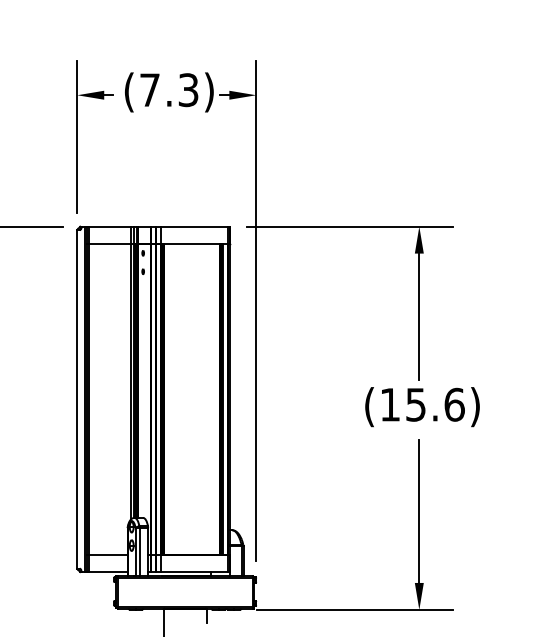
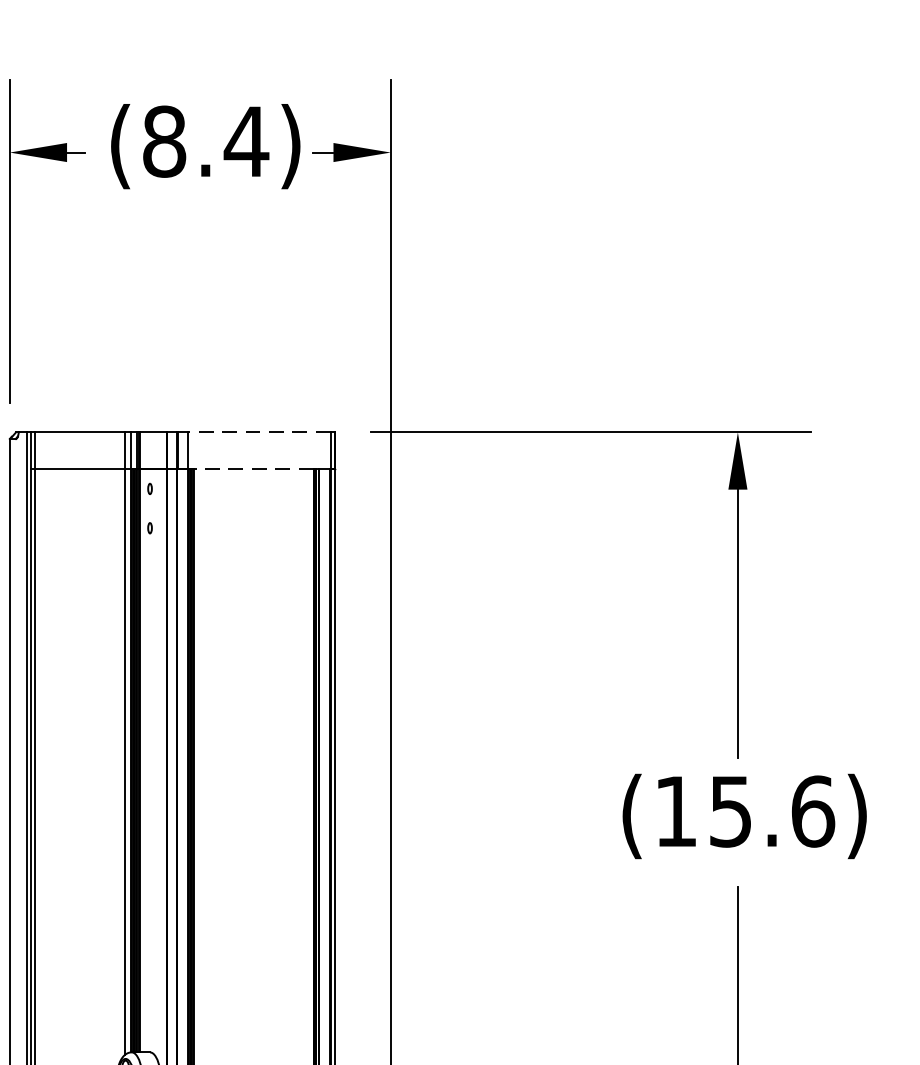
text: (169, 90) -> (206, 142), (7.3) -> (8.4)
line: (194, 226) -> (259, 431), solid -> dashed
line: (191, 243) -> (252, 468), solid -> dashed

